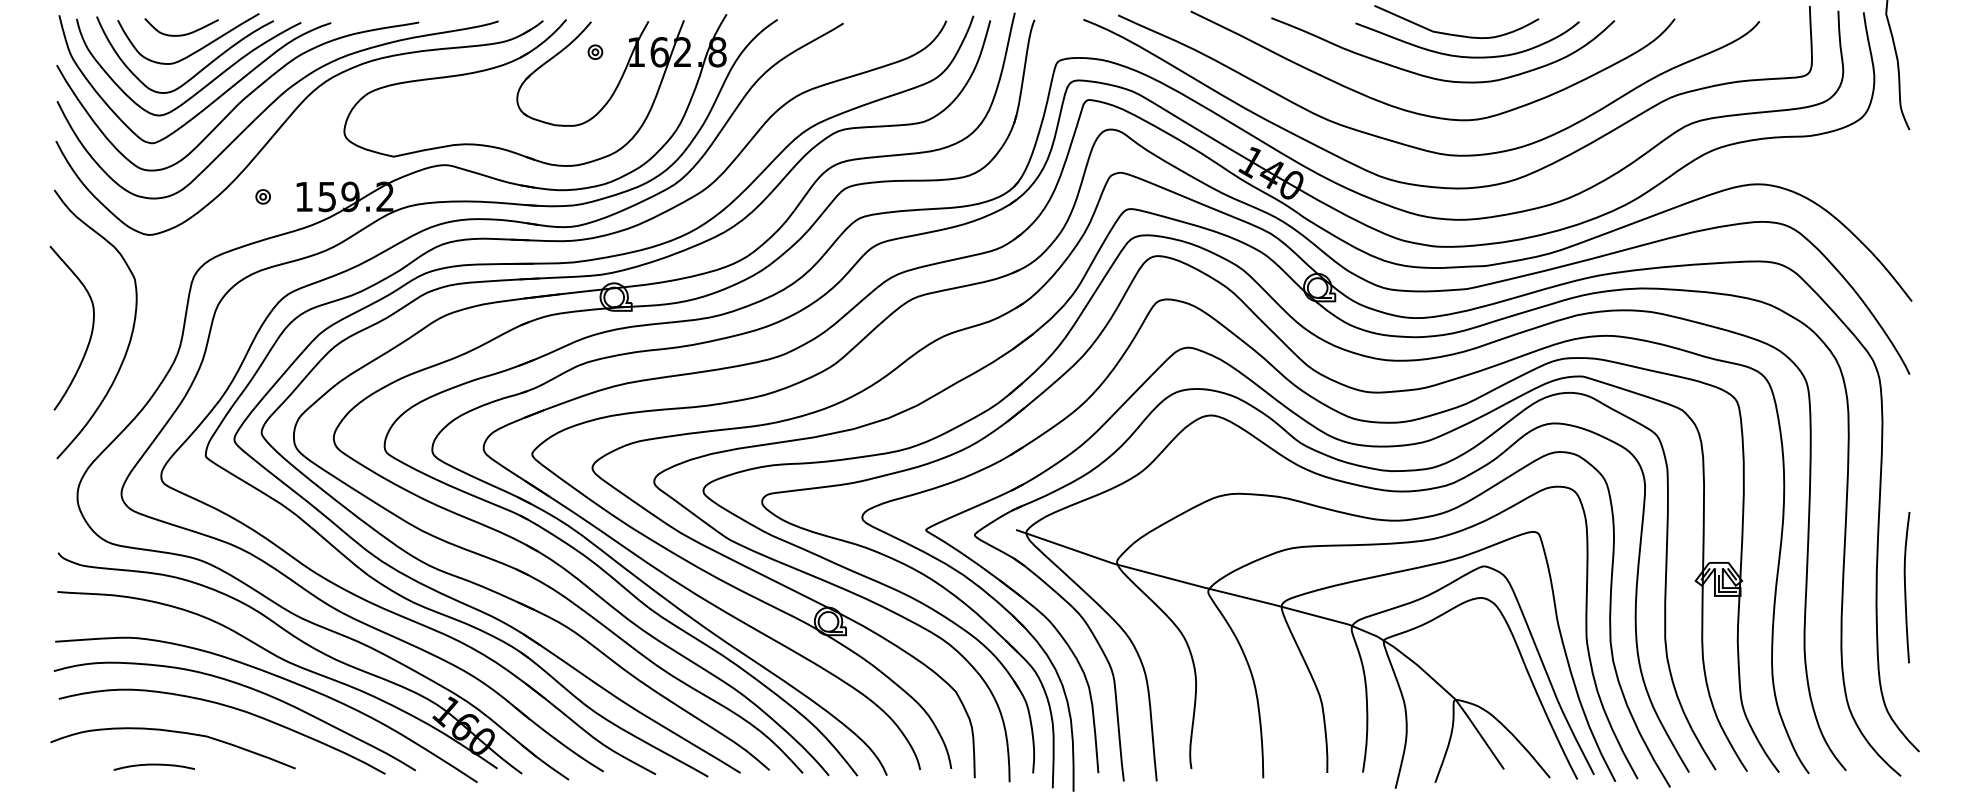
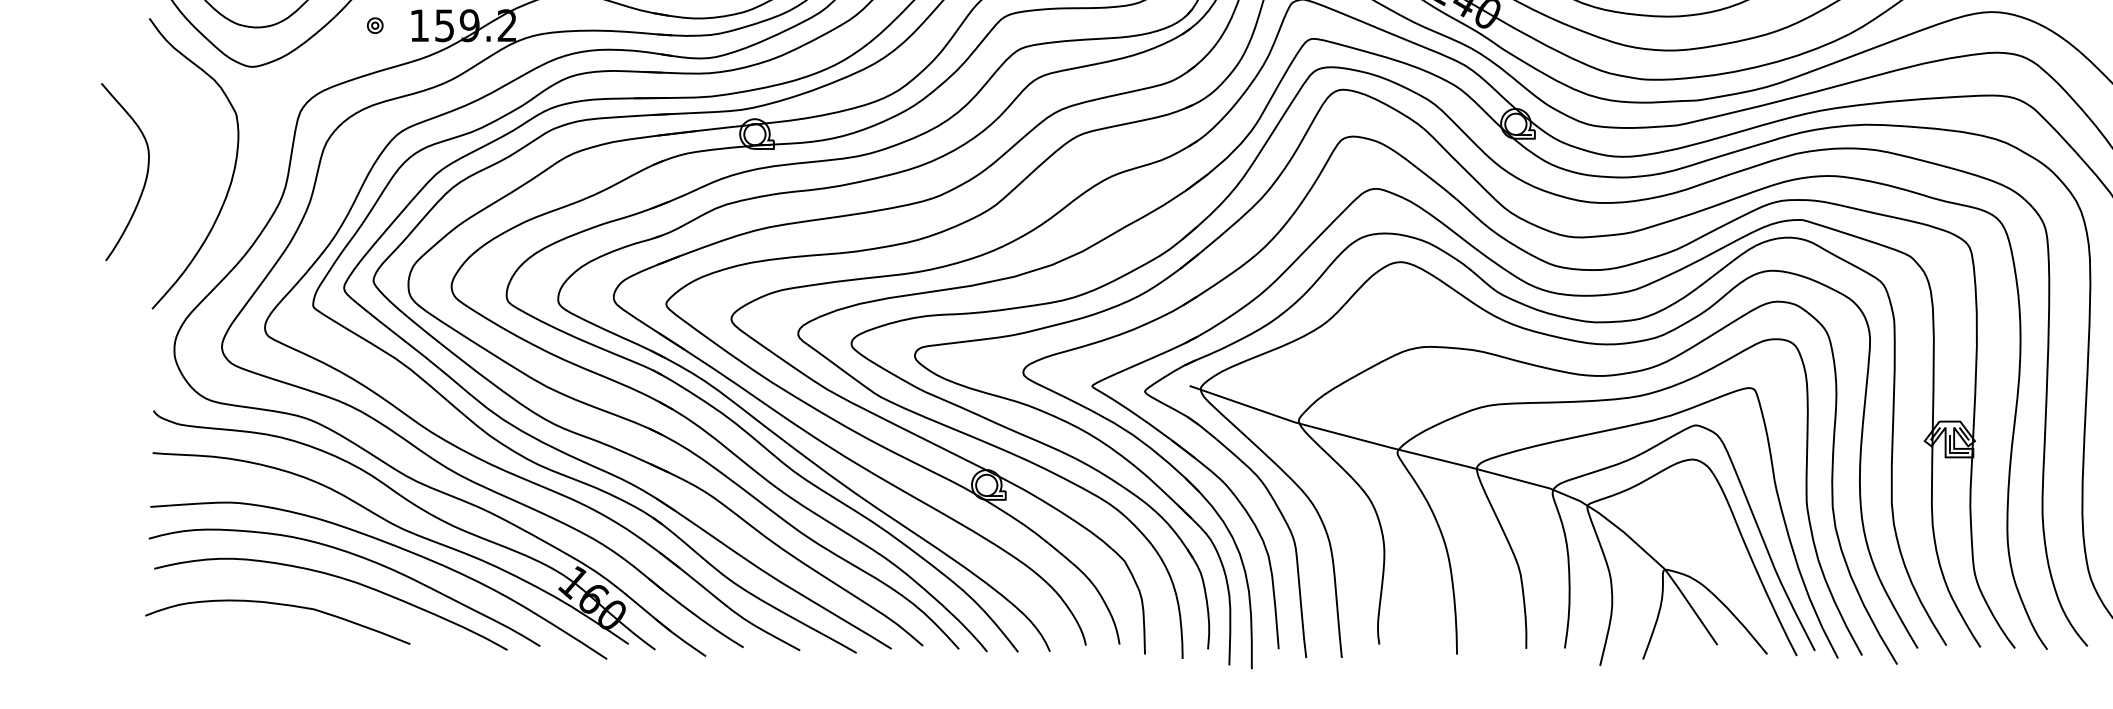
curve: (91, 328) -> (146, 172), moved
curve: (153, 765) -> (256, 640), removed

